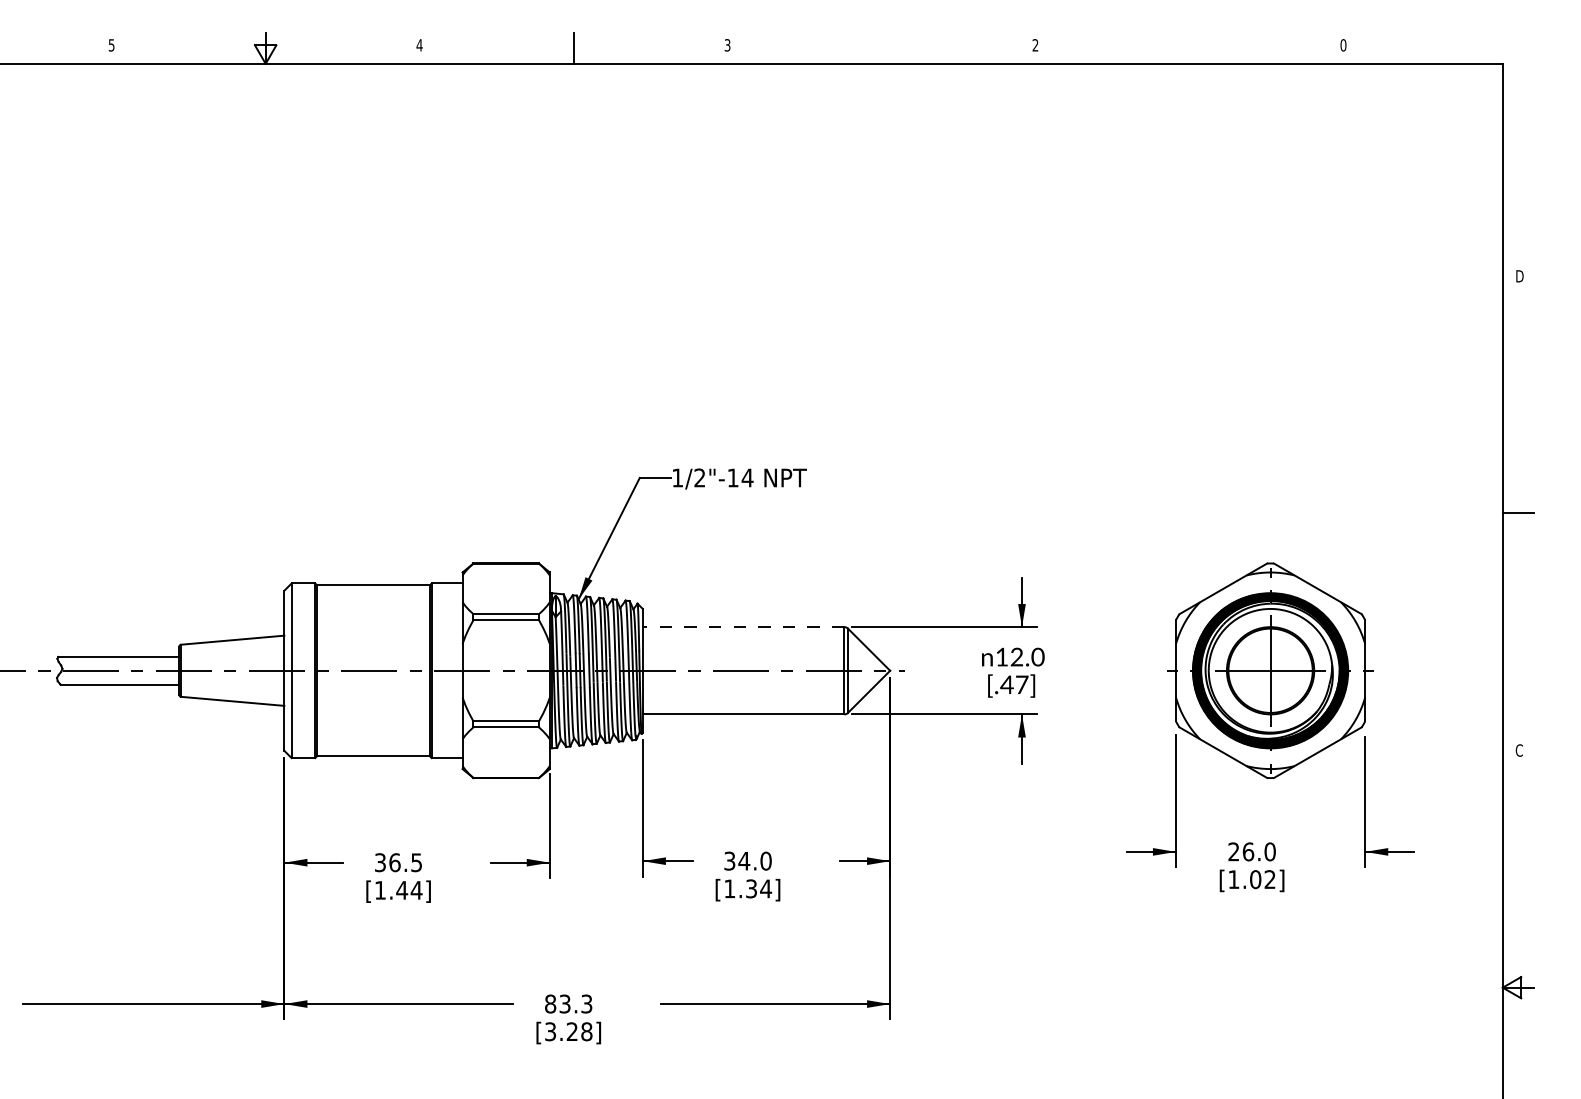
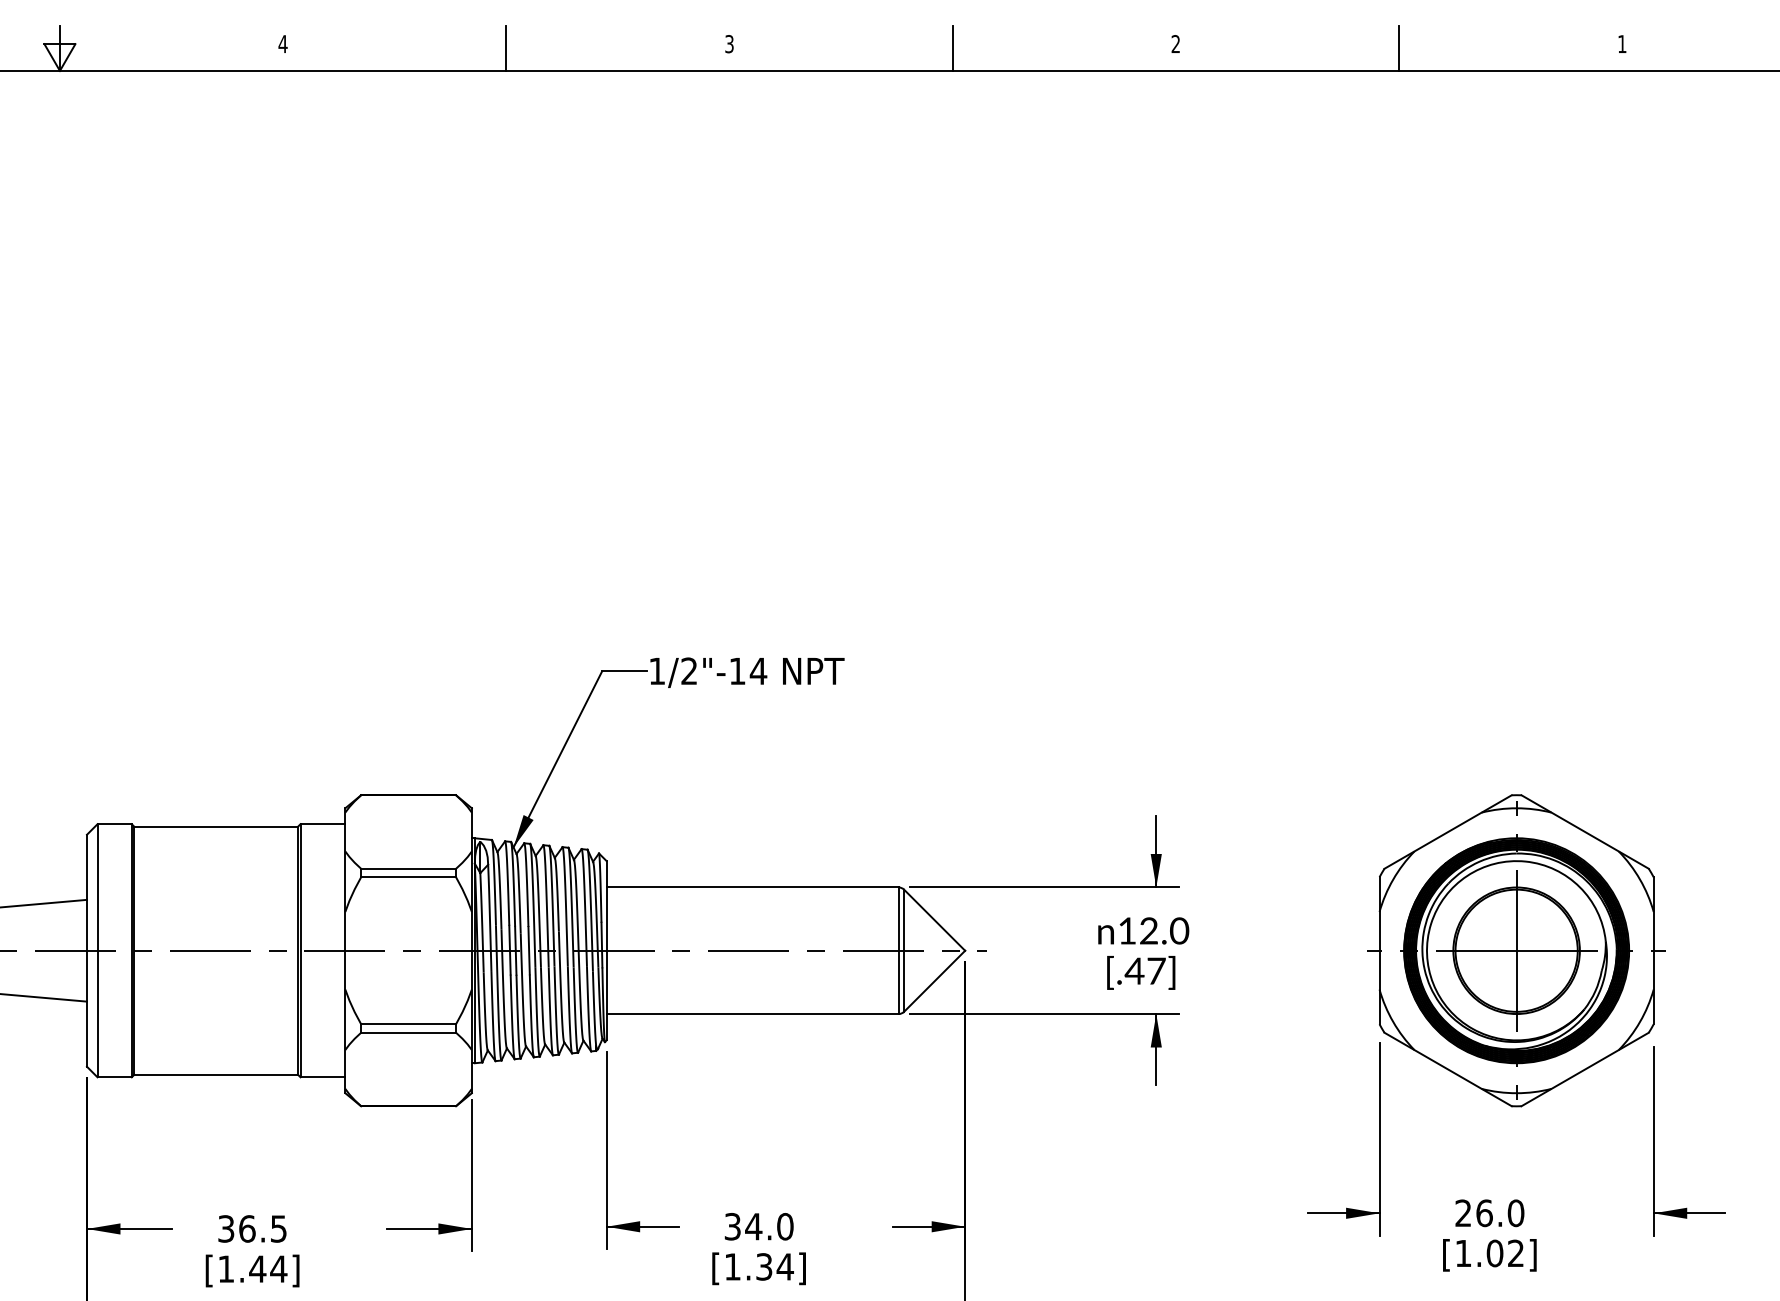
text: (1343, 45) -> (1622, 44), 0 -> 1
line: (881, 48) -> (952, 48), added
line: (1189, 48) -> (1399, 48), added
line: (743, 627) -> (752, 888), dashed -> solid

